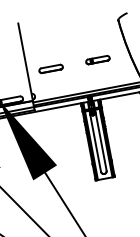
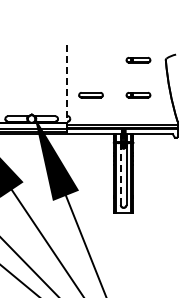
part: (91, 25) -> (138, 60), added
line: (25, 62) -> (67, 84), solid -> dashed
line: (95, 143) -> (120, 176), solid -> dashed

